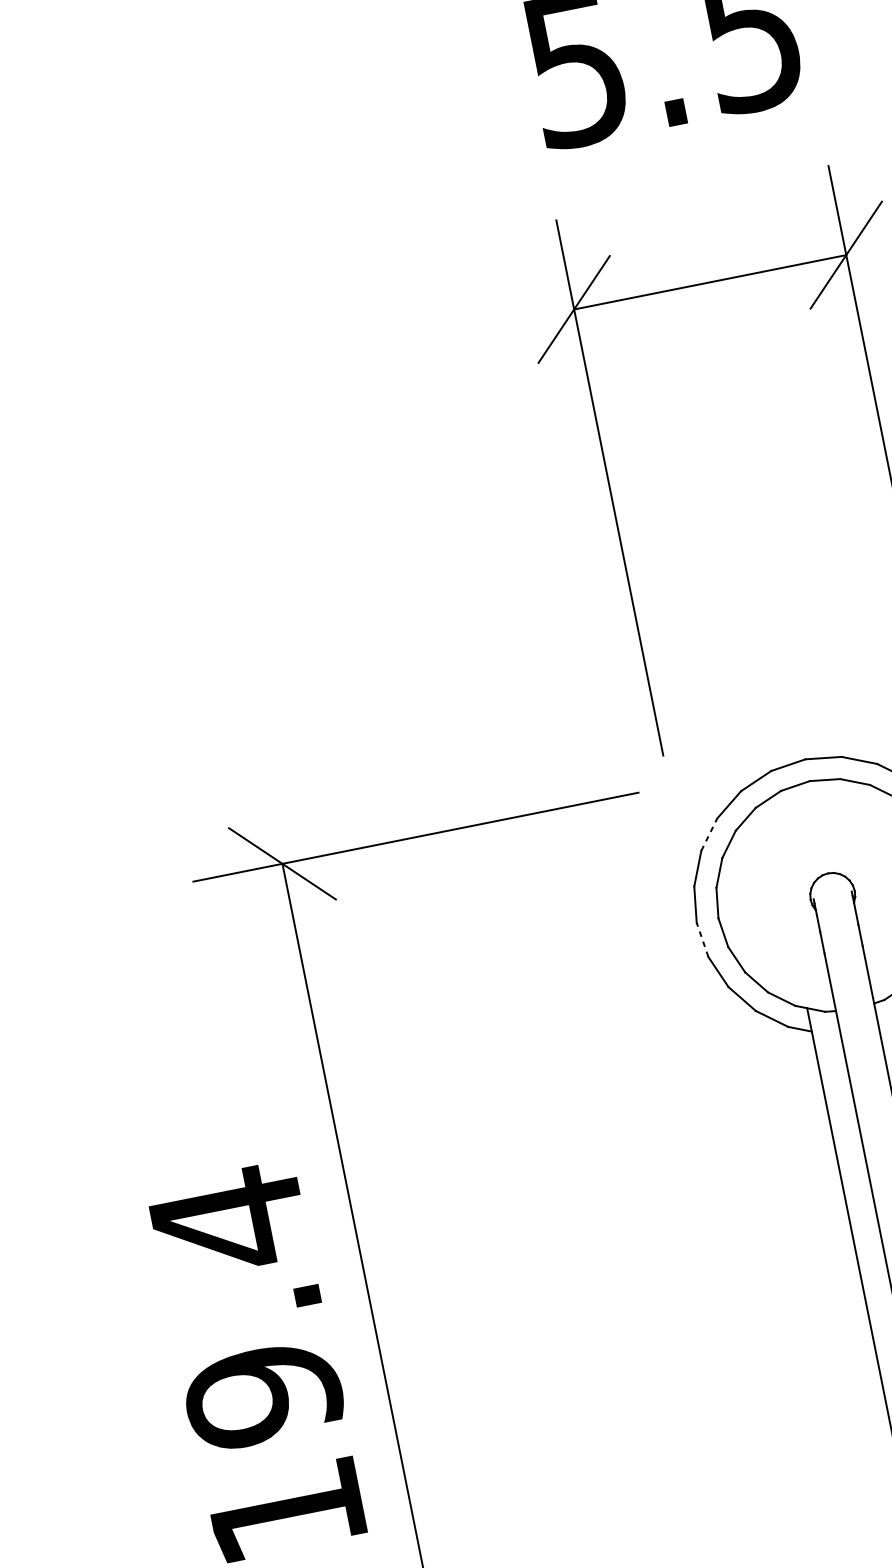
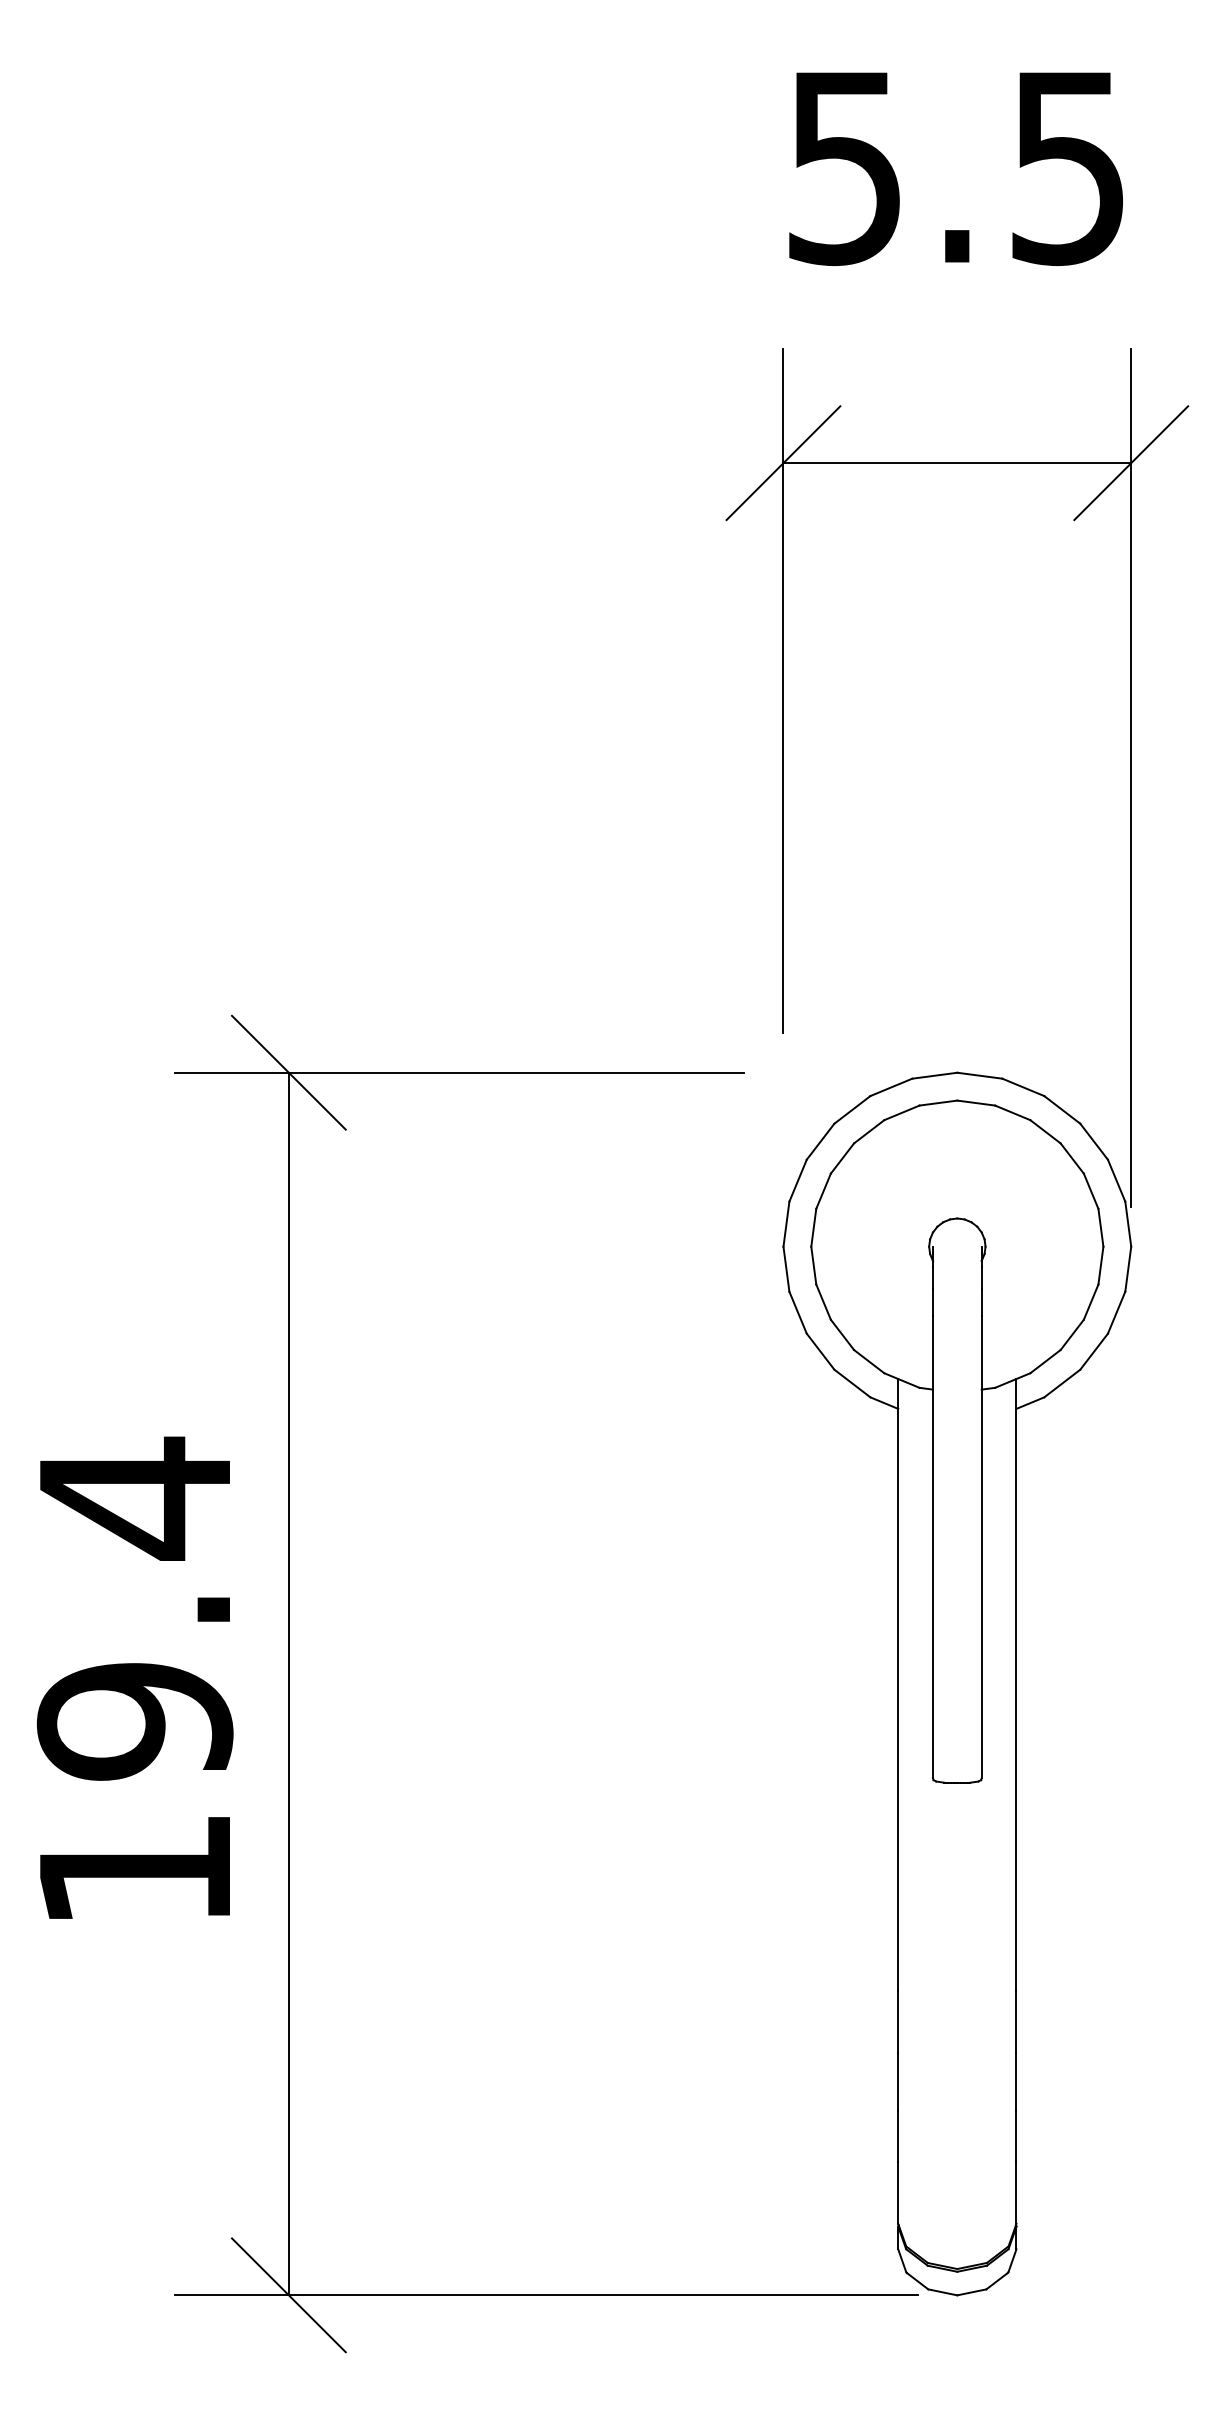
line: (709, 834) -> (820, 1141), dashed -> solid
line: (702, 939) -> (786, 1269), dashed -> solid

